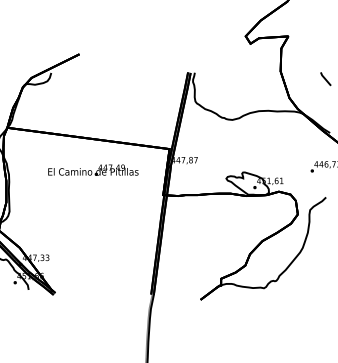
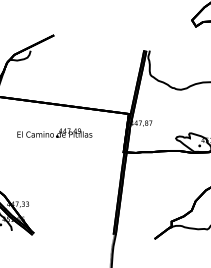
text: (93, 169) -> (54, 132), moved

